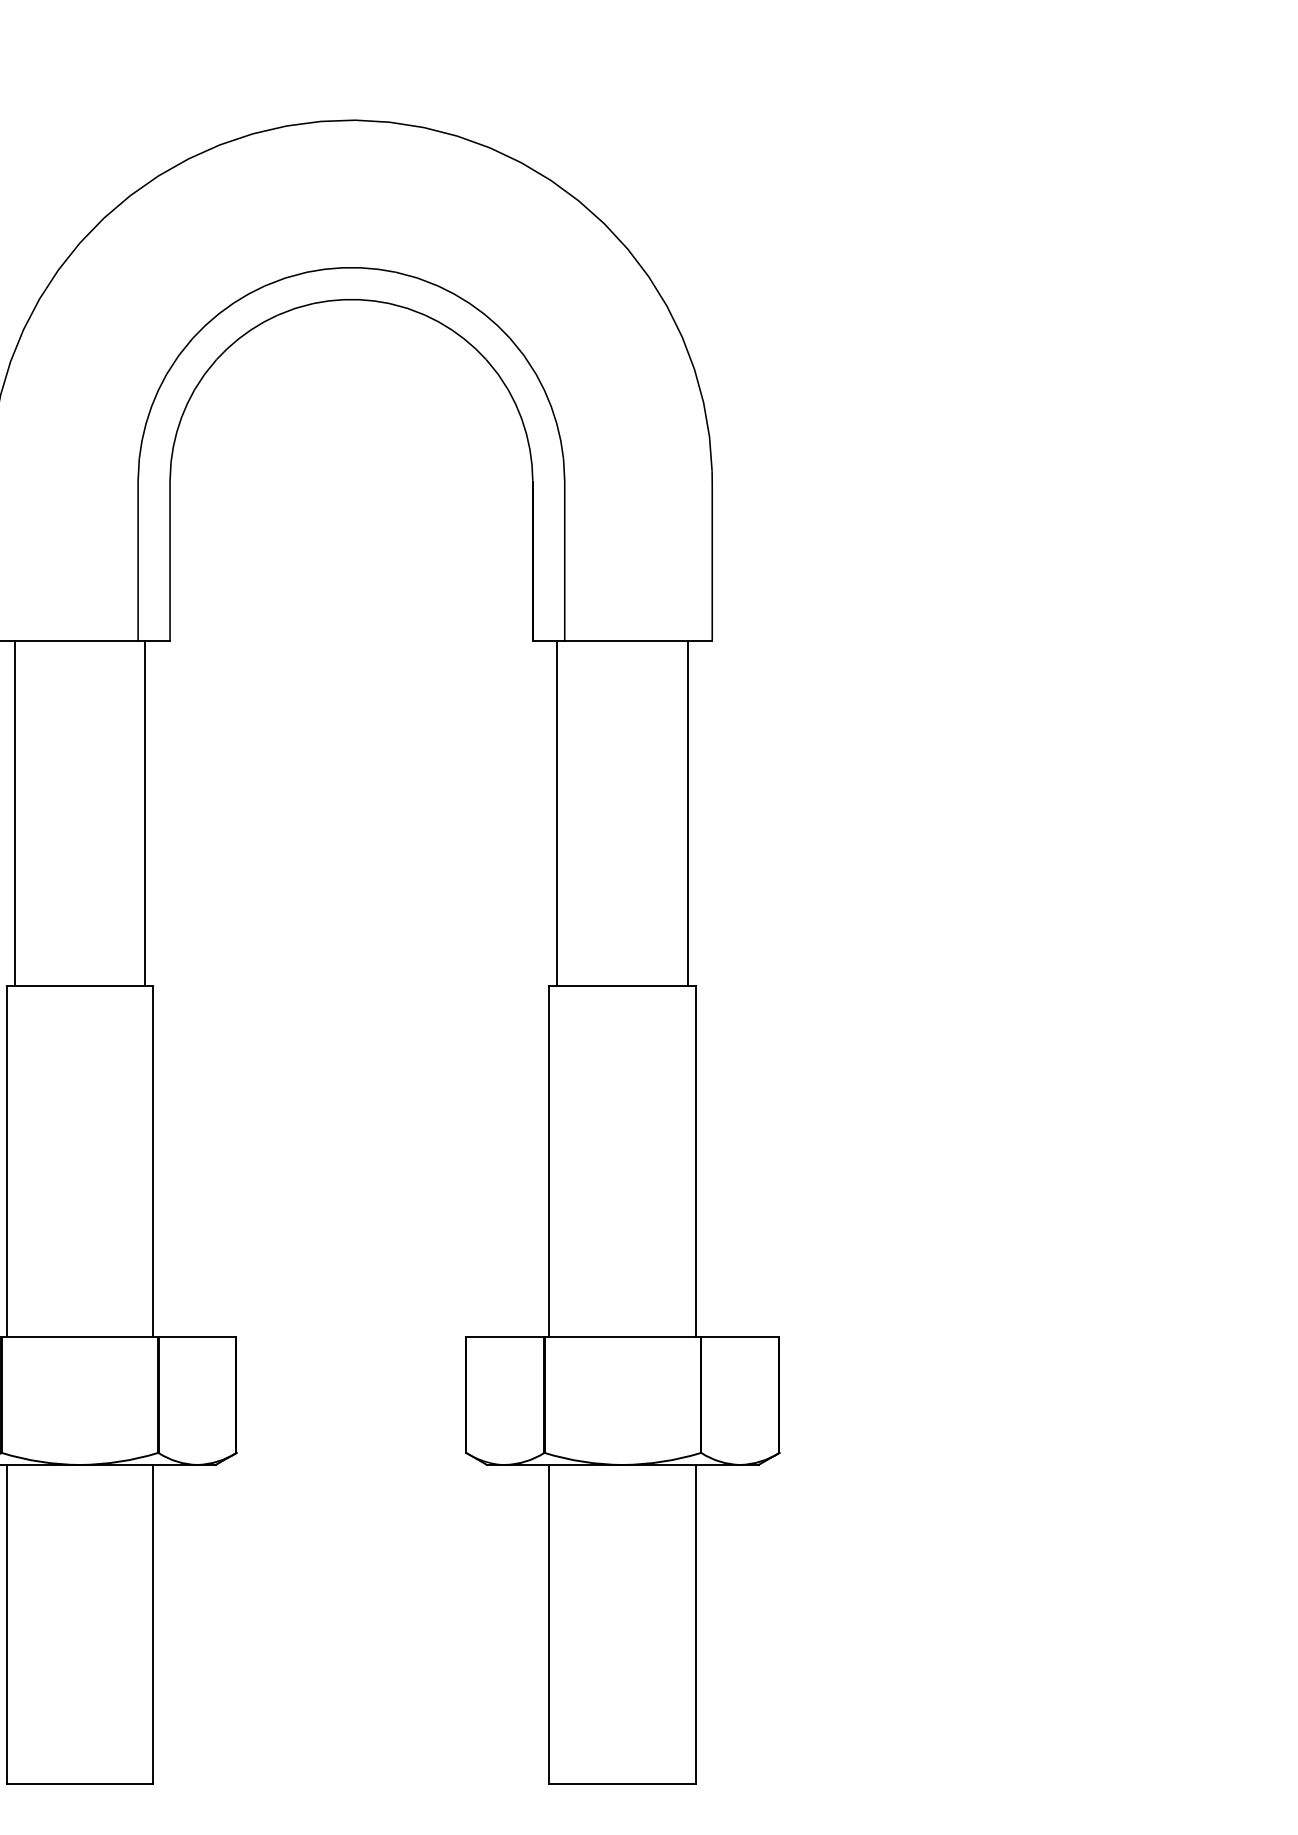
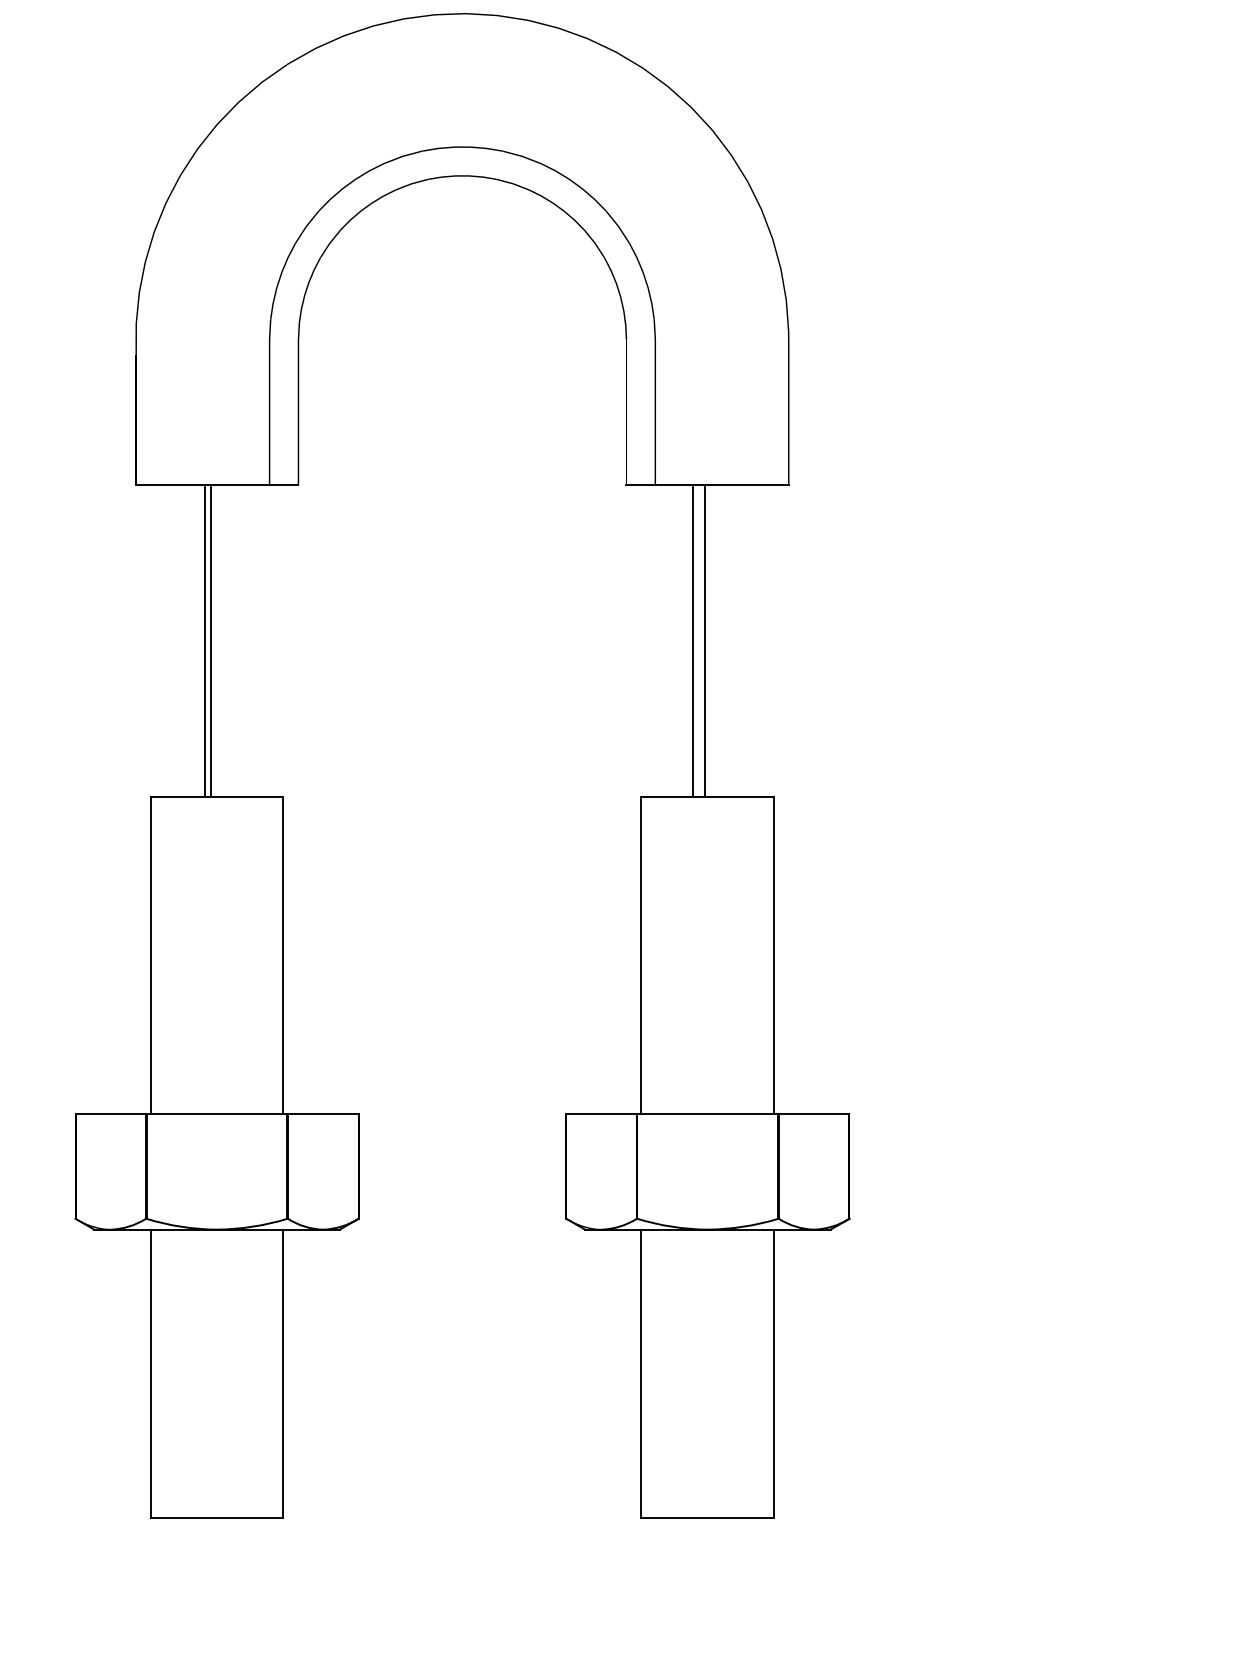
line: (14, 813) -> (204, 640), moved
line: (145, 813) -> (211, 640), moved
line: (557, 813) -> (704, 640), moved
line: (688, 813) -> (693, 640), moved

